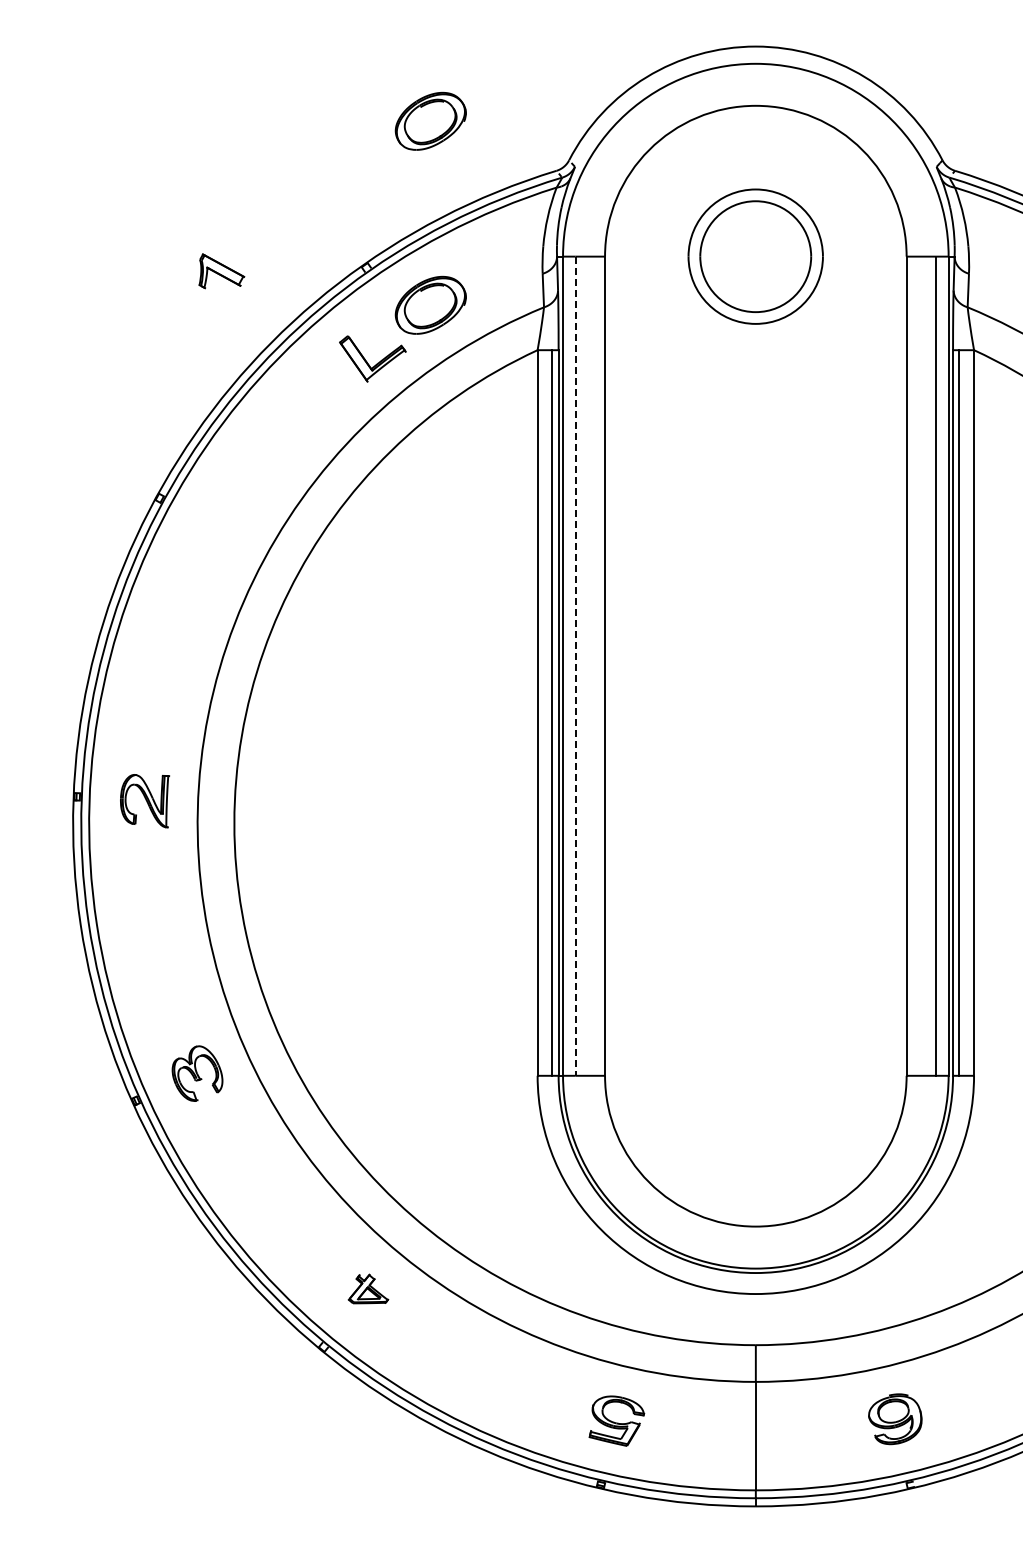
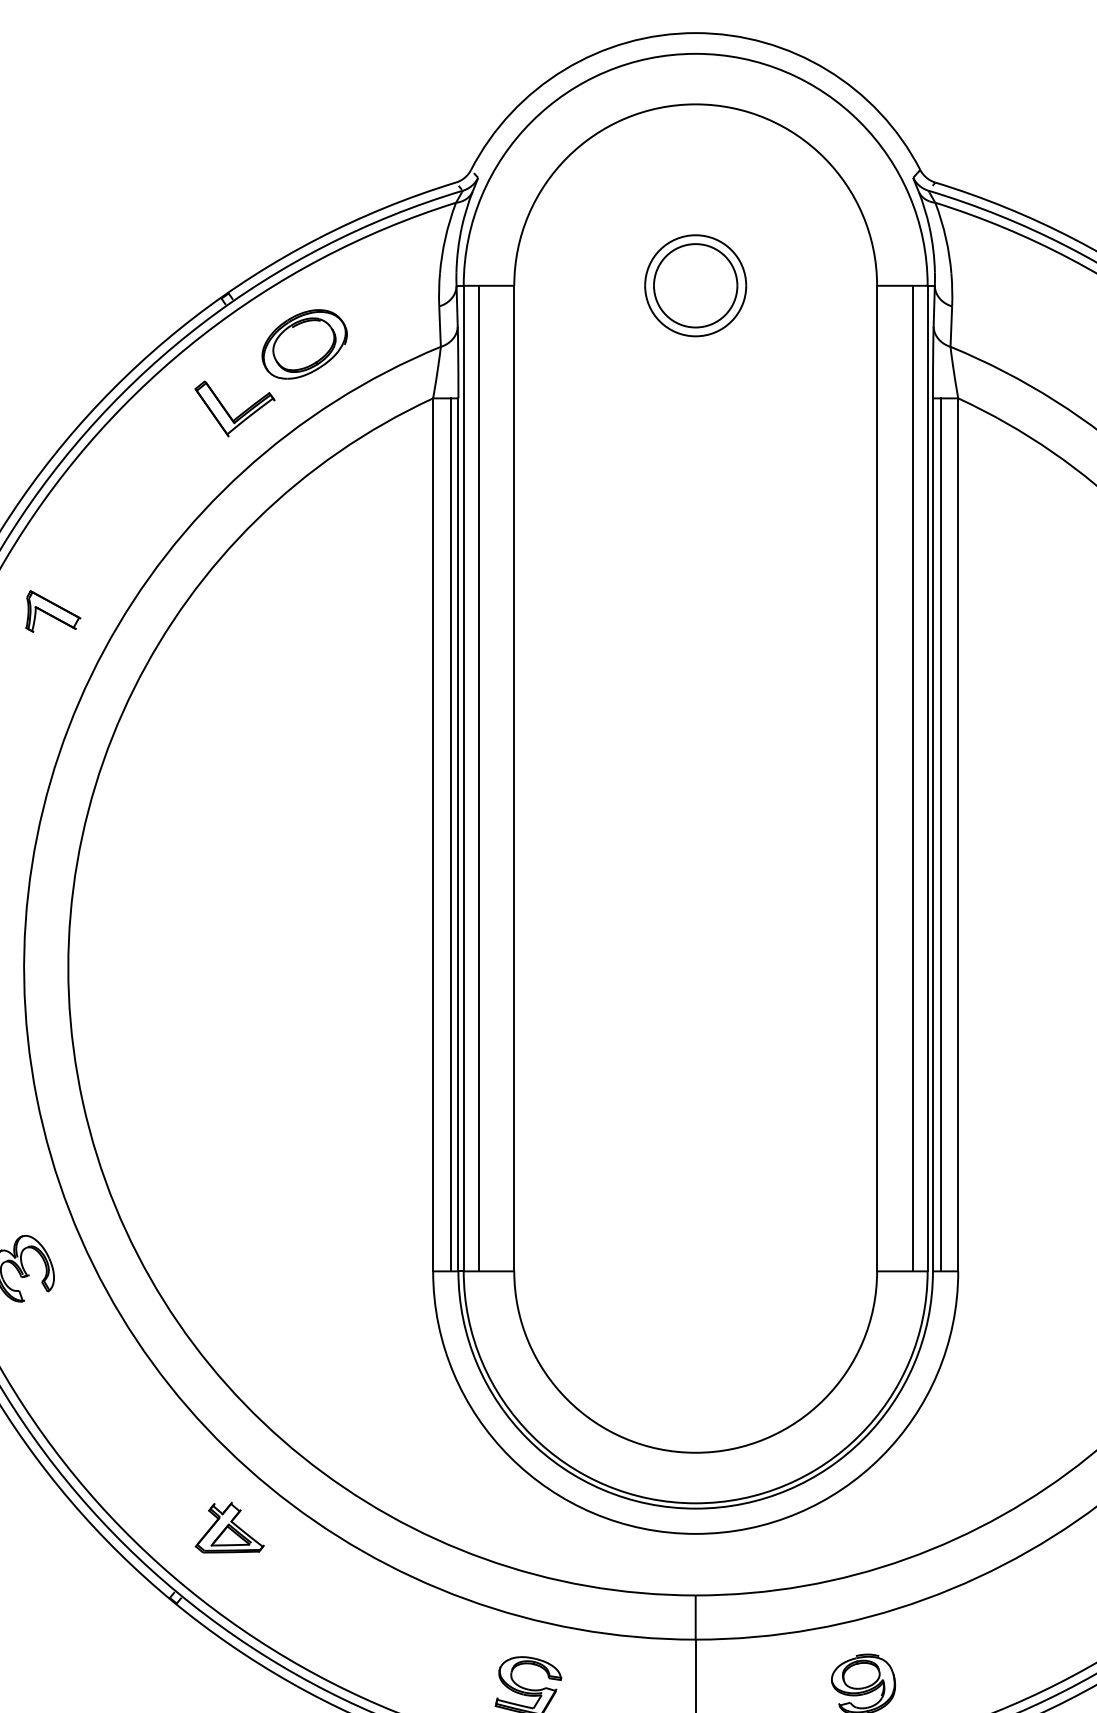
part: (430, 120) -> (304, 122), removed
part: (755, 256) -> (695, 285), size x0.62
part: (221, 271) -> (52, 611), moved
line: (575, 666) -> (478, 778), dashed -> solid
part: (368, 1288) -> (229, 1527), size x1.43

